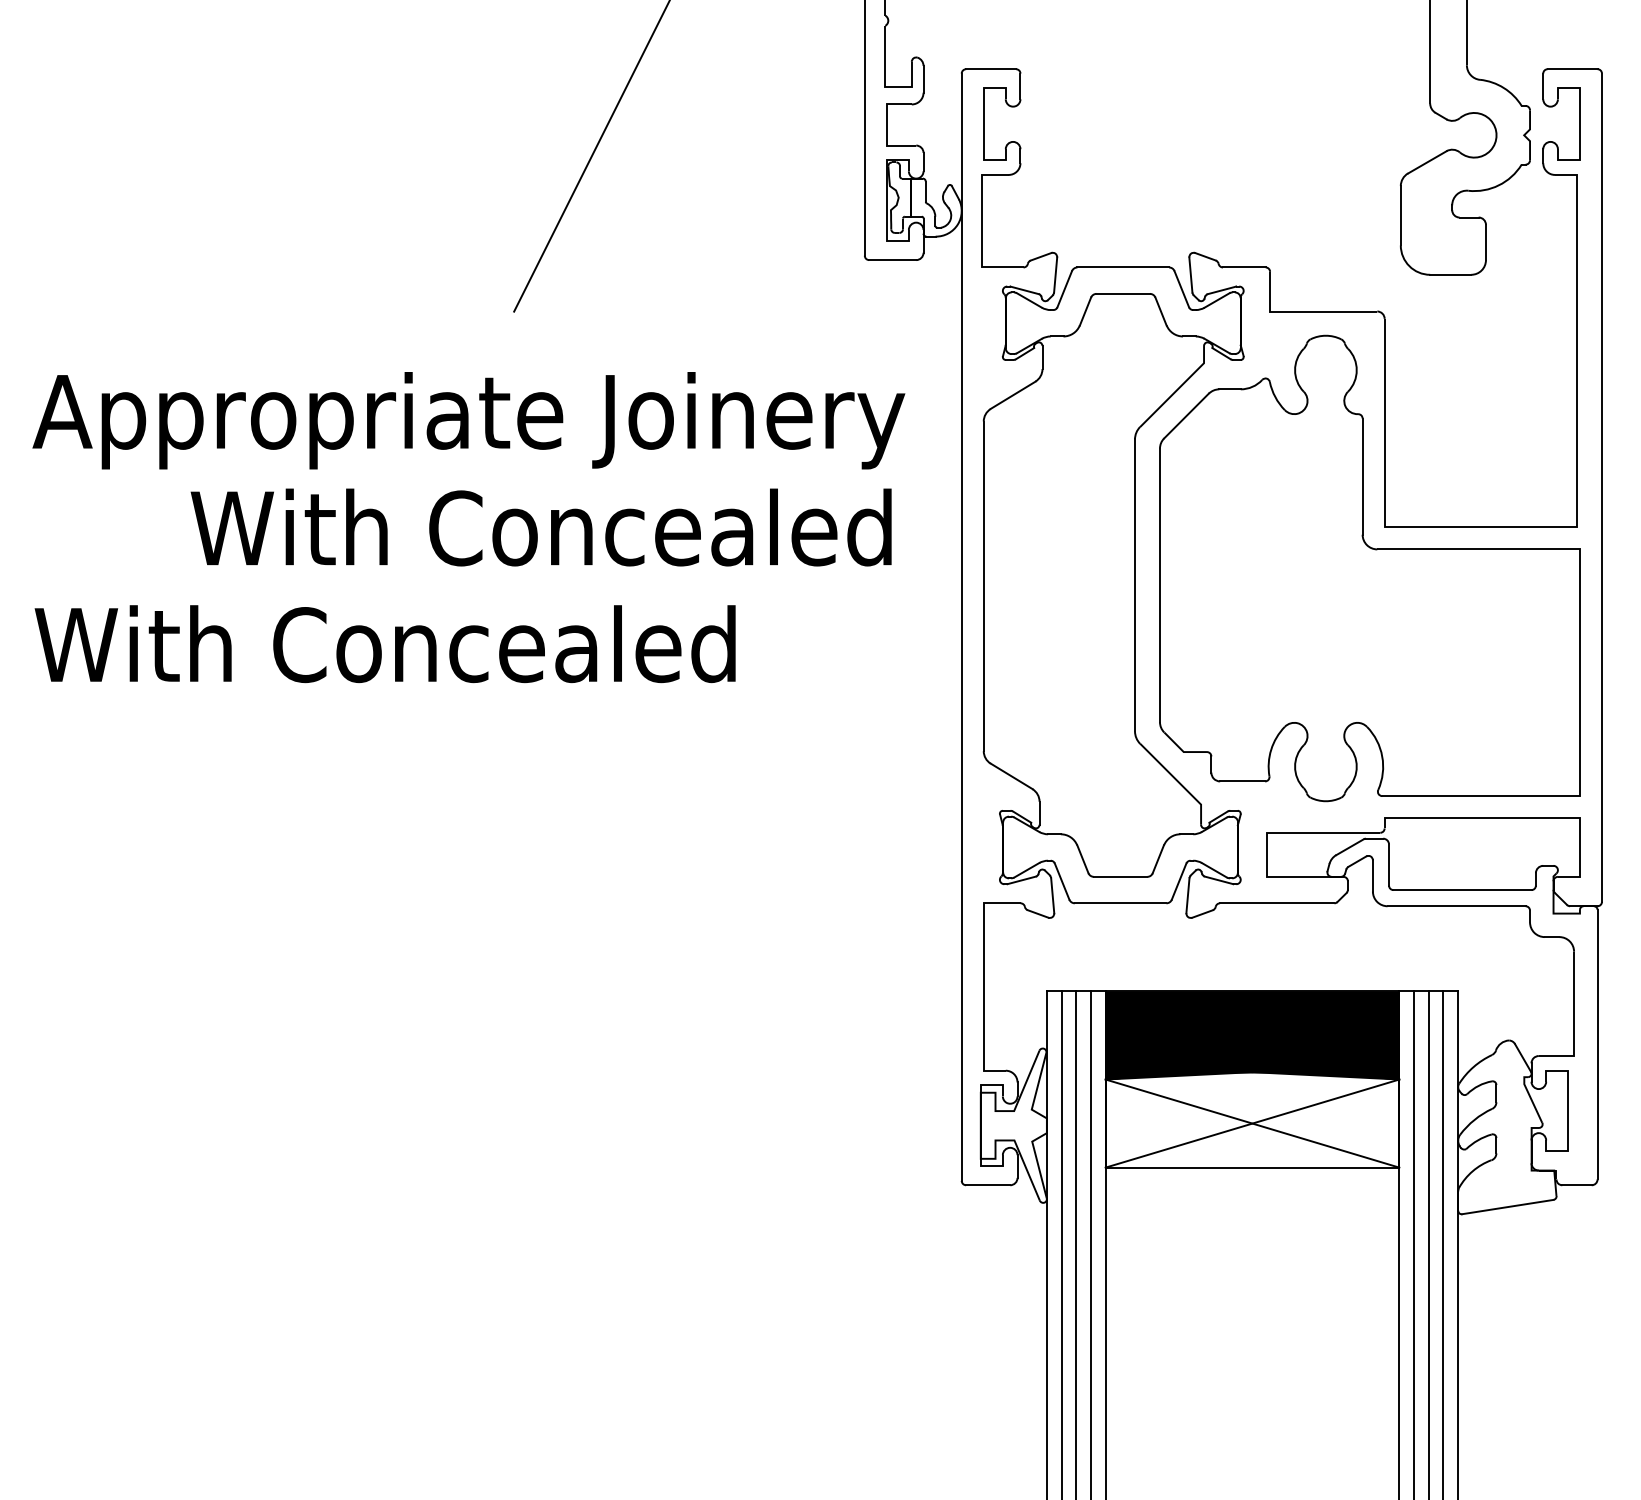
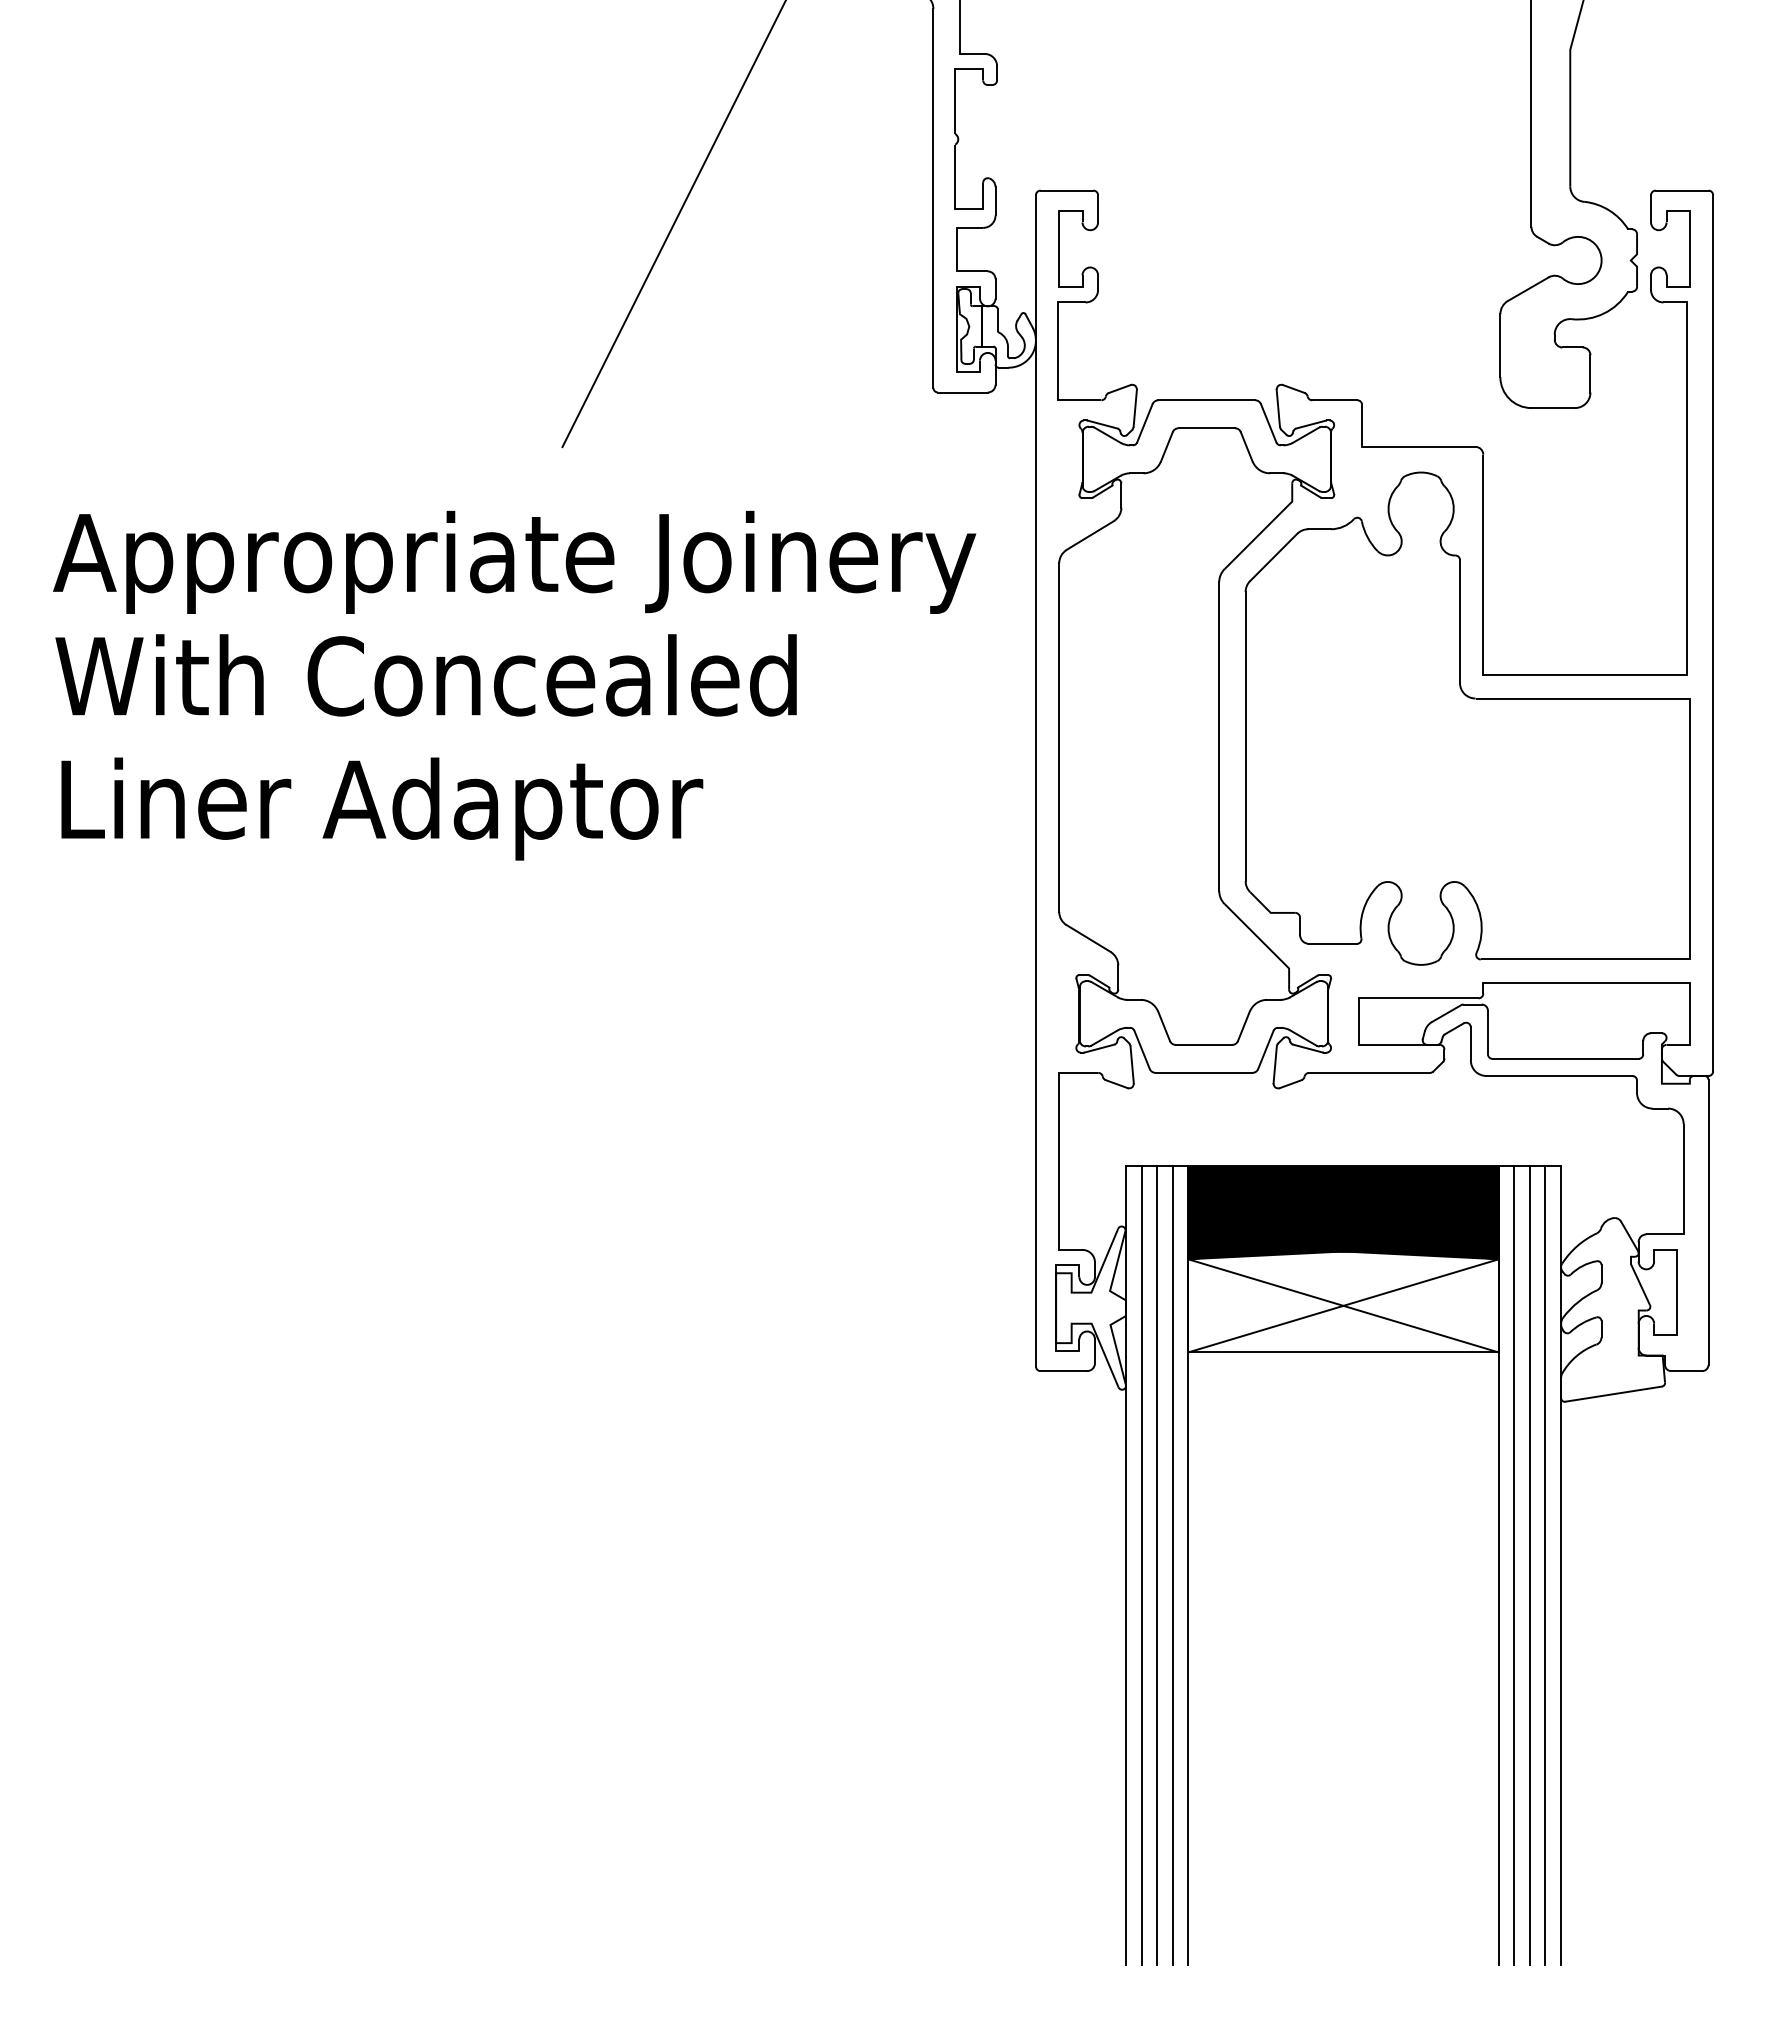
text: (540, 527) -> (425, 675), moved
text: (384, 653) -> (425, 808), With Concealed -> Liner Adaptor

